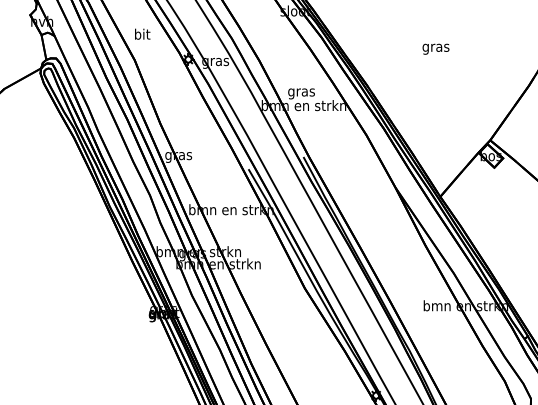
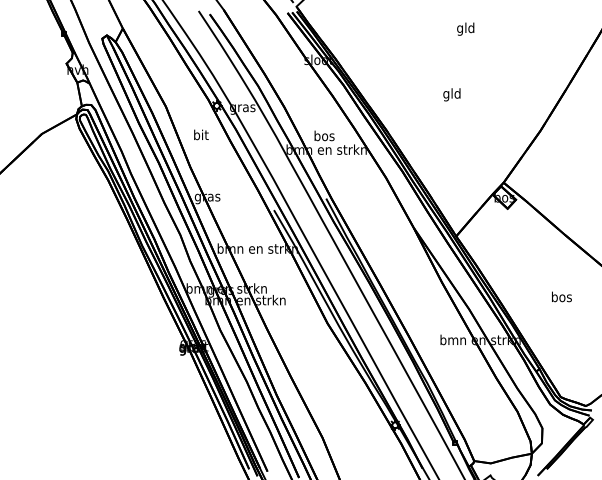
text: (142, 33) -> (201, 134), moved
text: (435, 47) -> (451, 94), gras -> gld
text: (301, 91) -> (324, 136), gras -> bos

